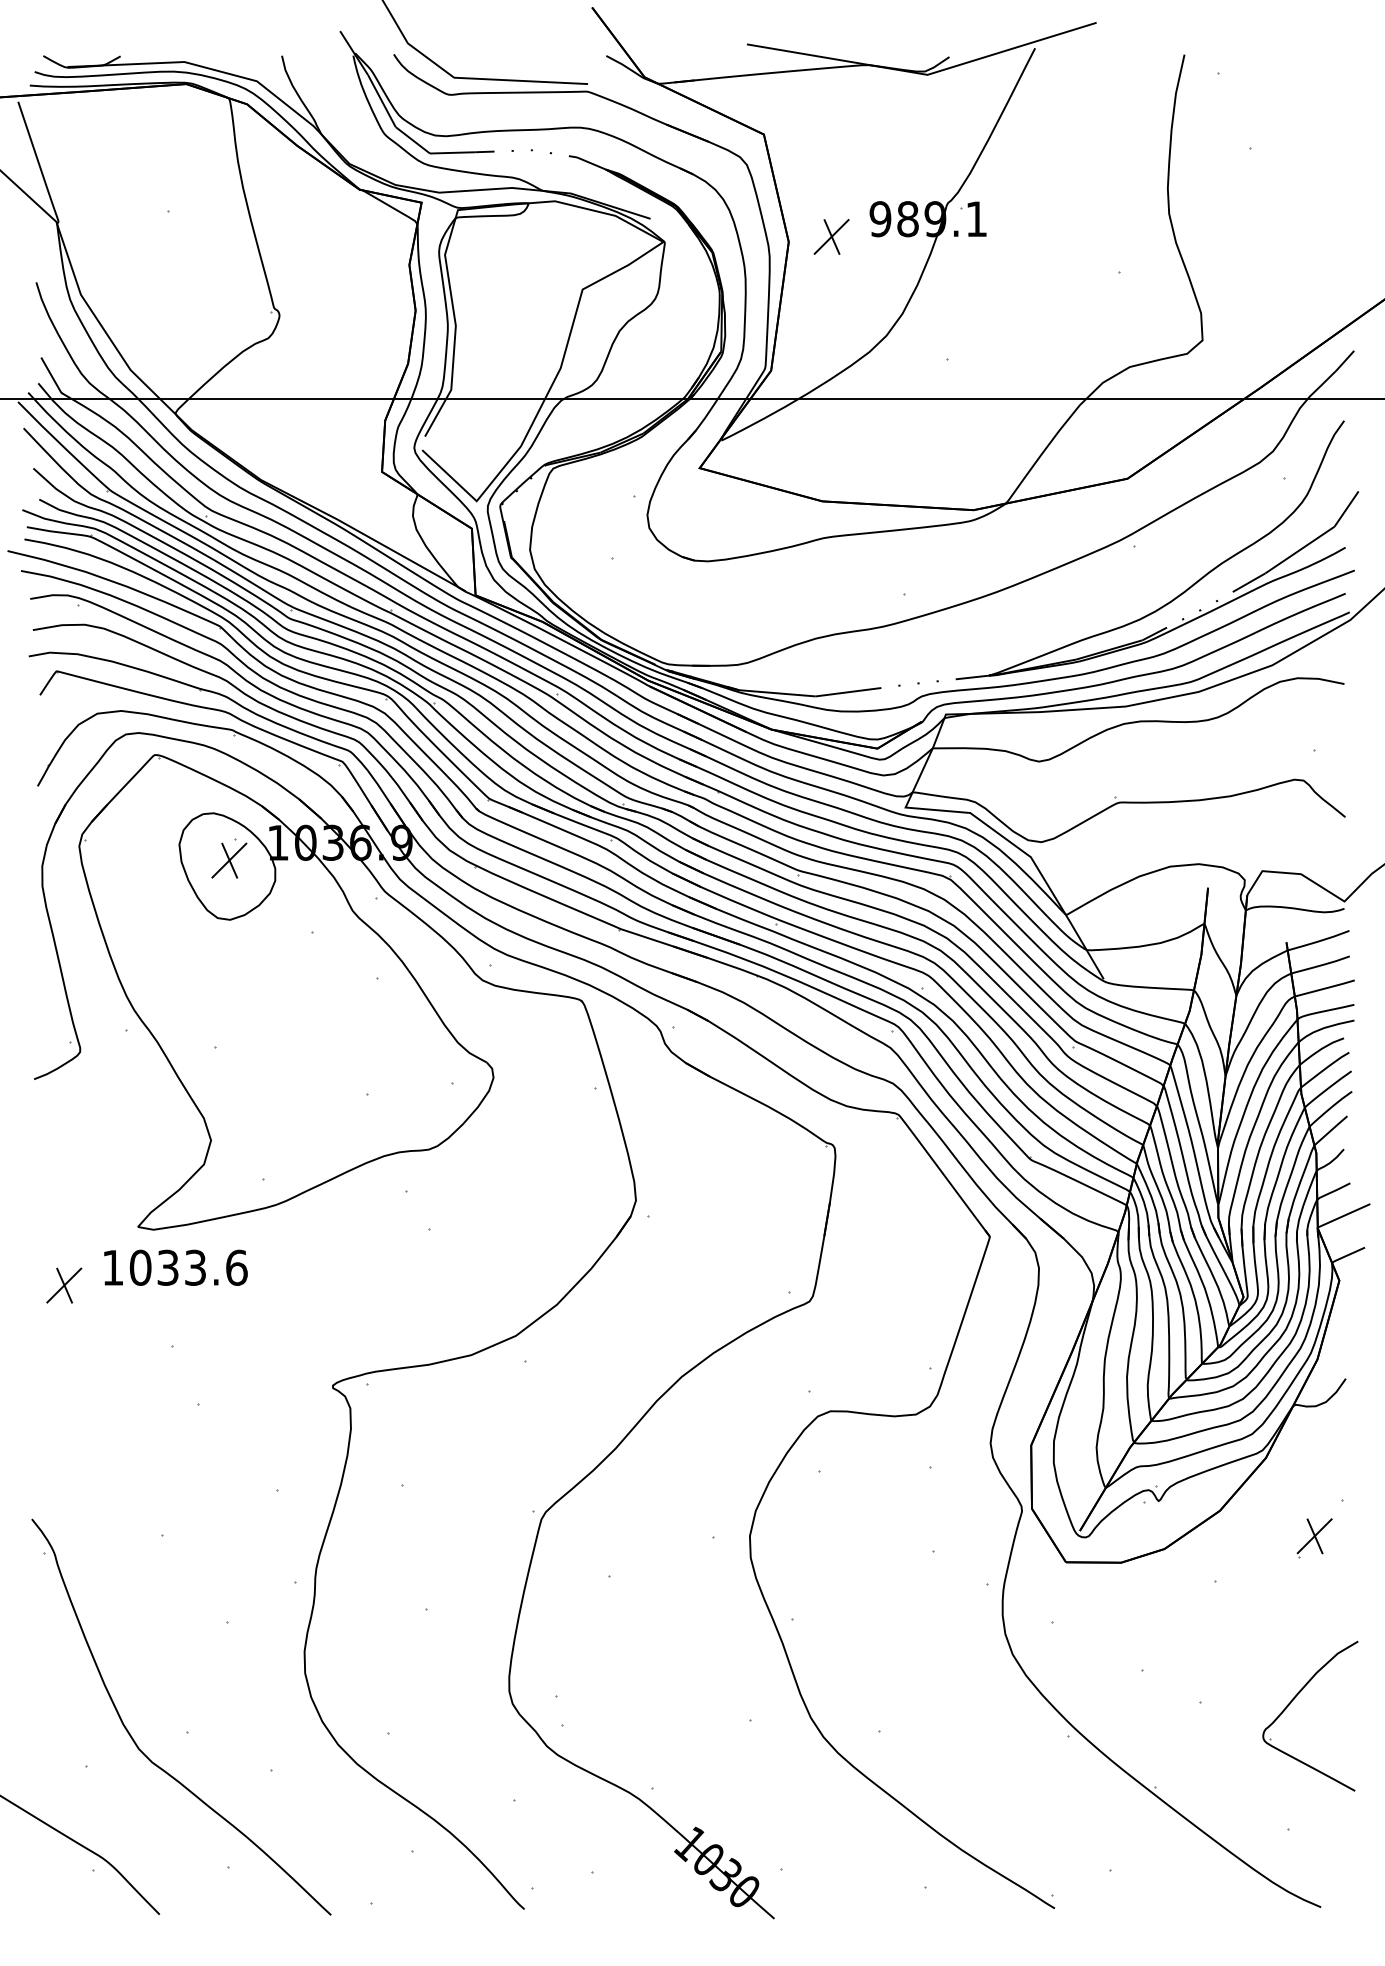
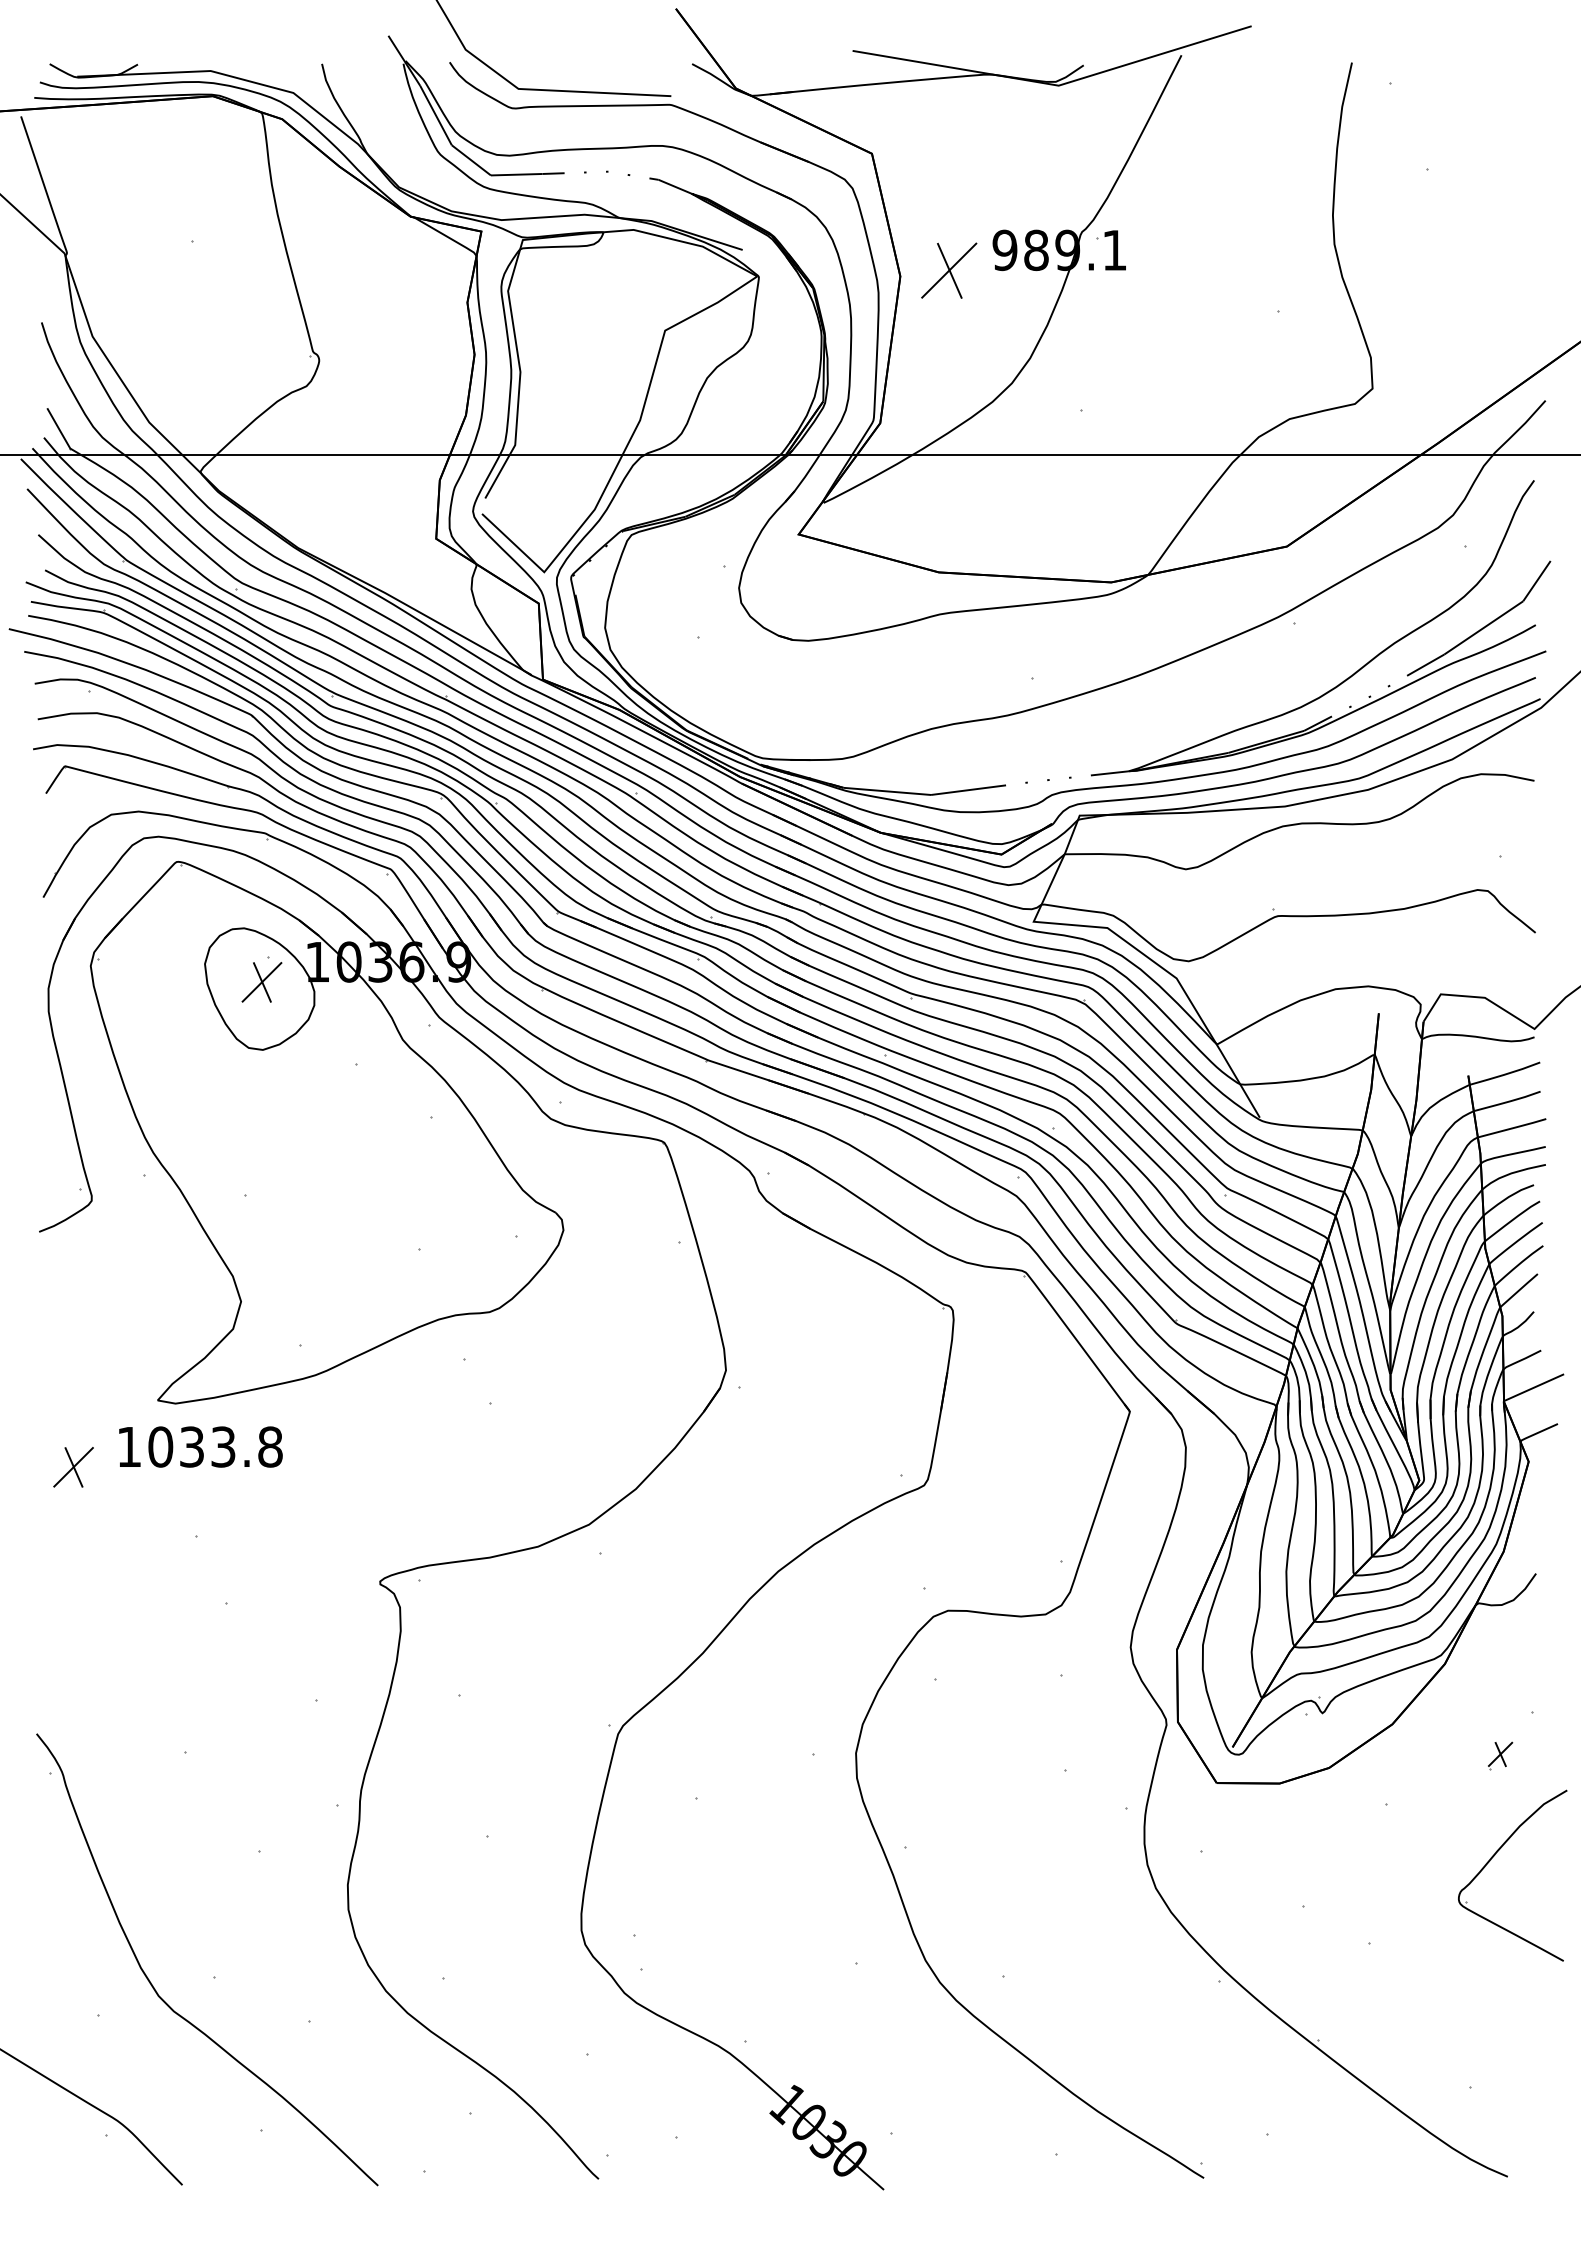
part: (831, 236) -> (949, 270), size x1.4
text: (236, 1267) -> (270, 1446), 1033.6 -> 1033.8
part: (1314, 1538) -> (1500, 1755), size x0.6
part: (1291, 1703) -> (1490, 1861), moved

